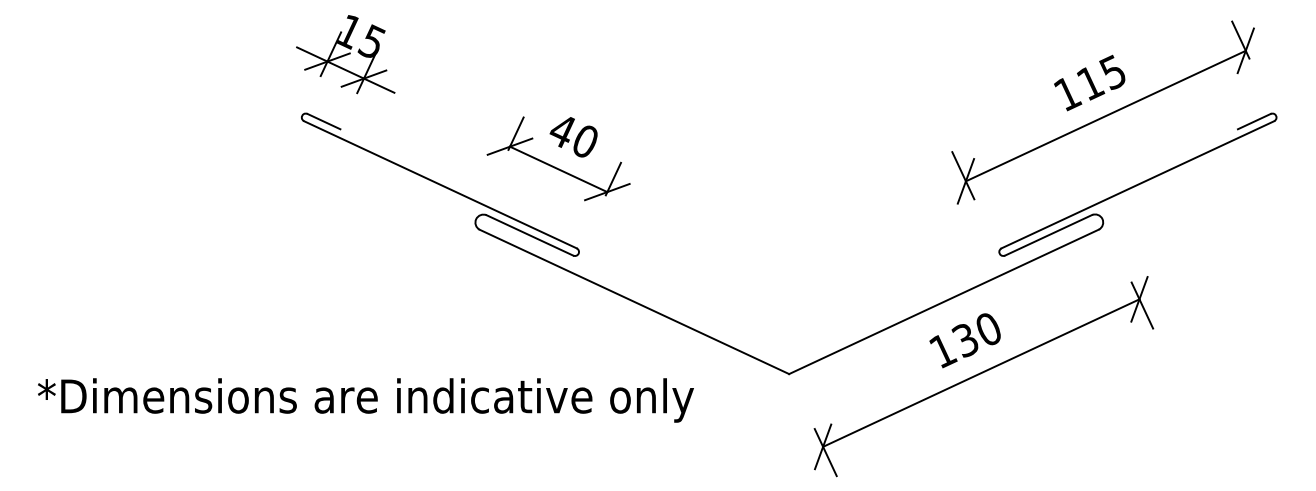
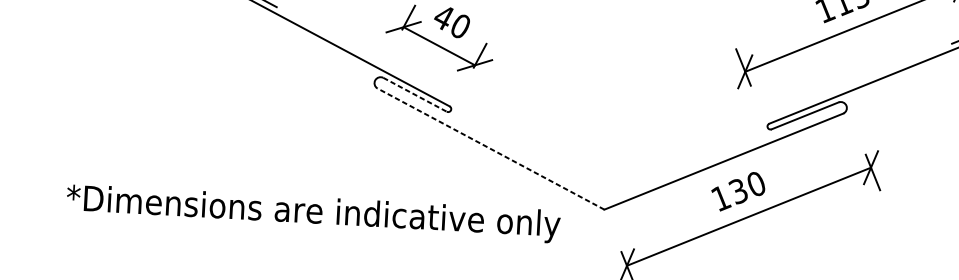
line: (529, 235) -> (414, 94), solid -> dashed
line: (634, 301) -> (491, 148), solid -> dashed
text: (365, 400) -> (313, 213), moved

